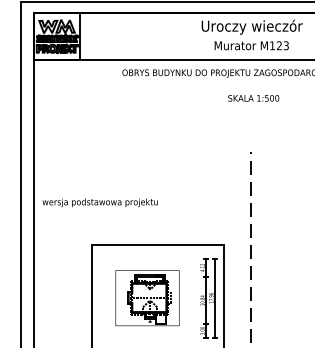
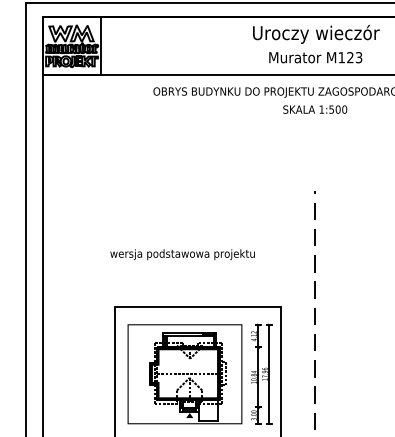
text: (253, 98) -> (315, 109), moved
text: (100, 202) -> (182, 254), moved
part: (147, 298) -> (184, 374), size x1.43

